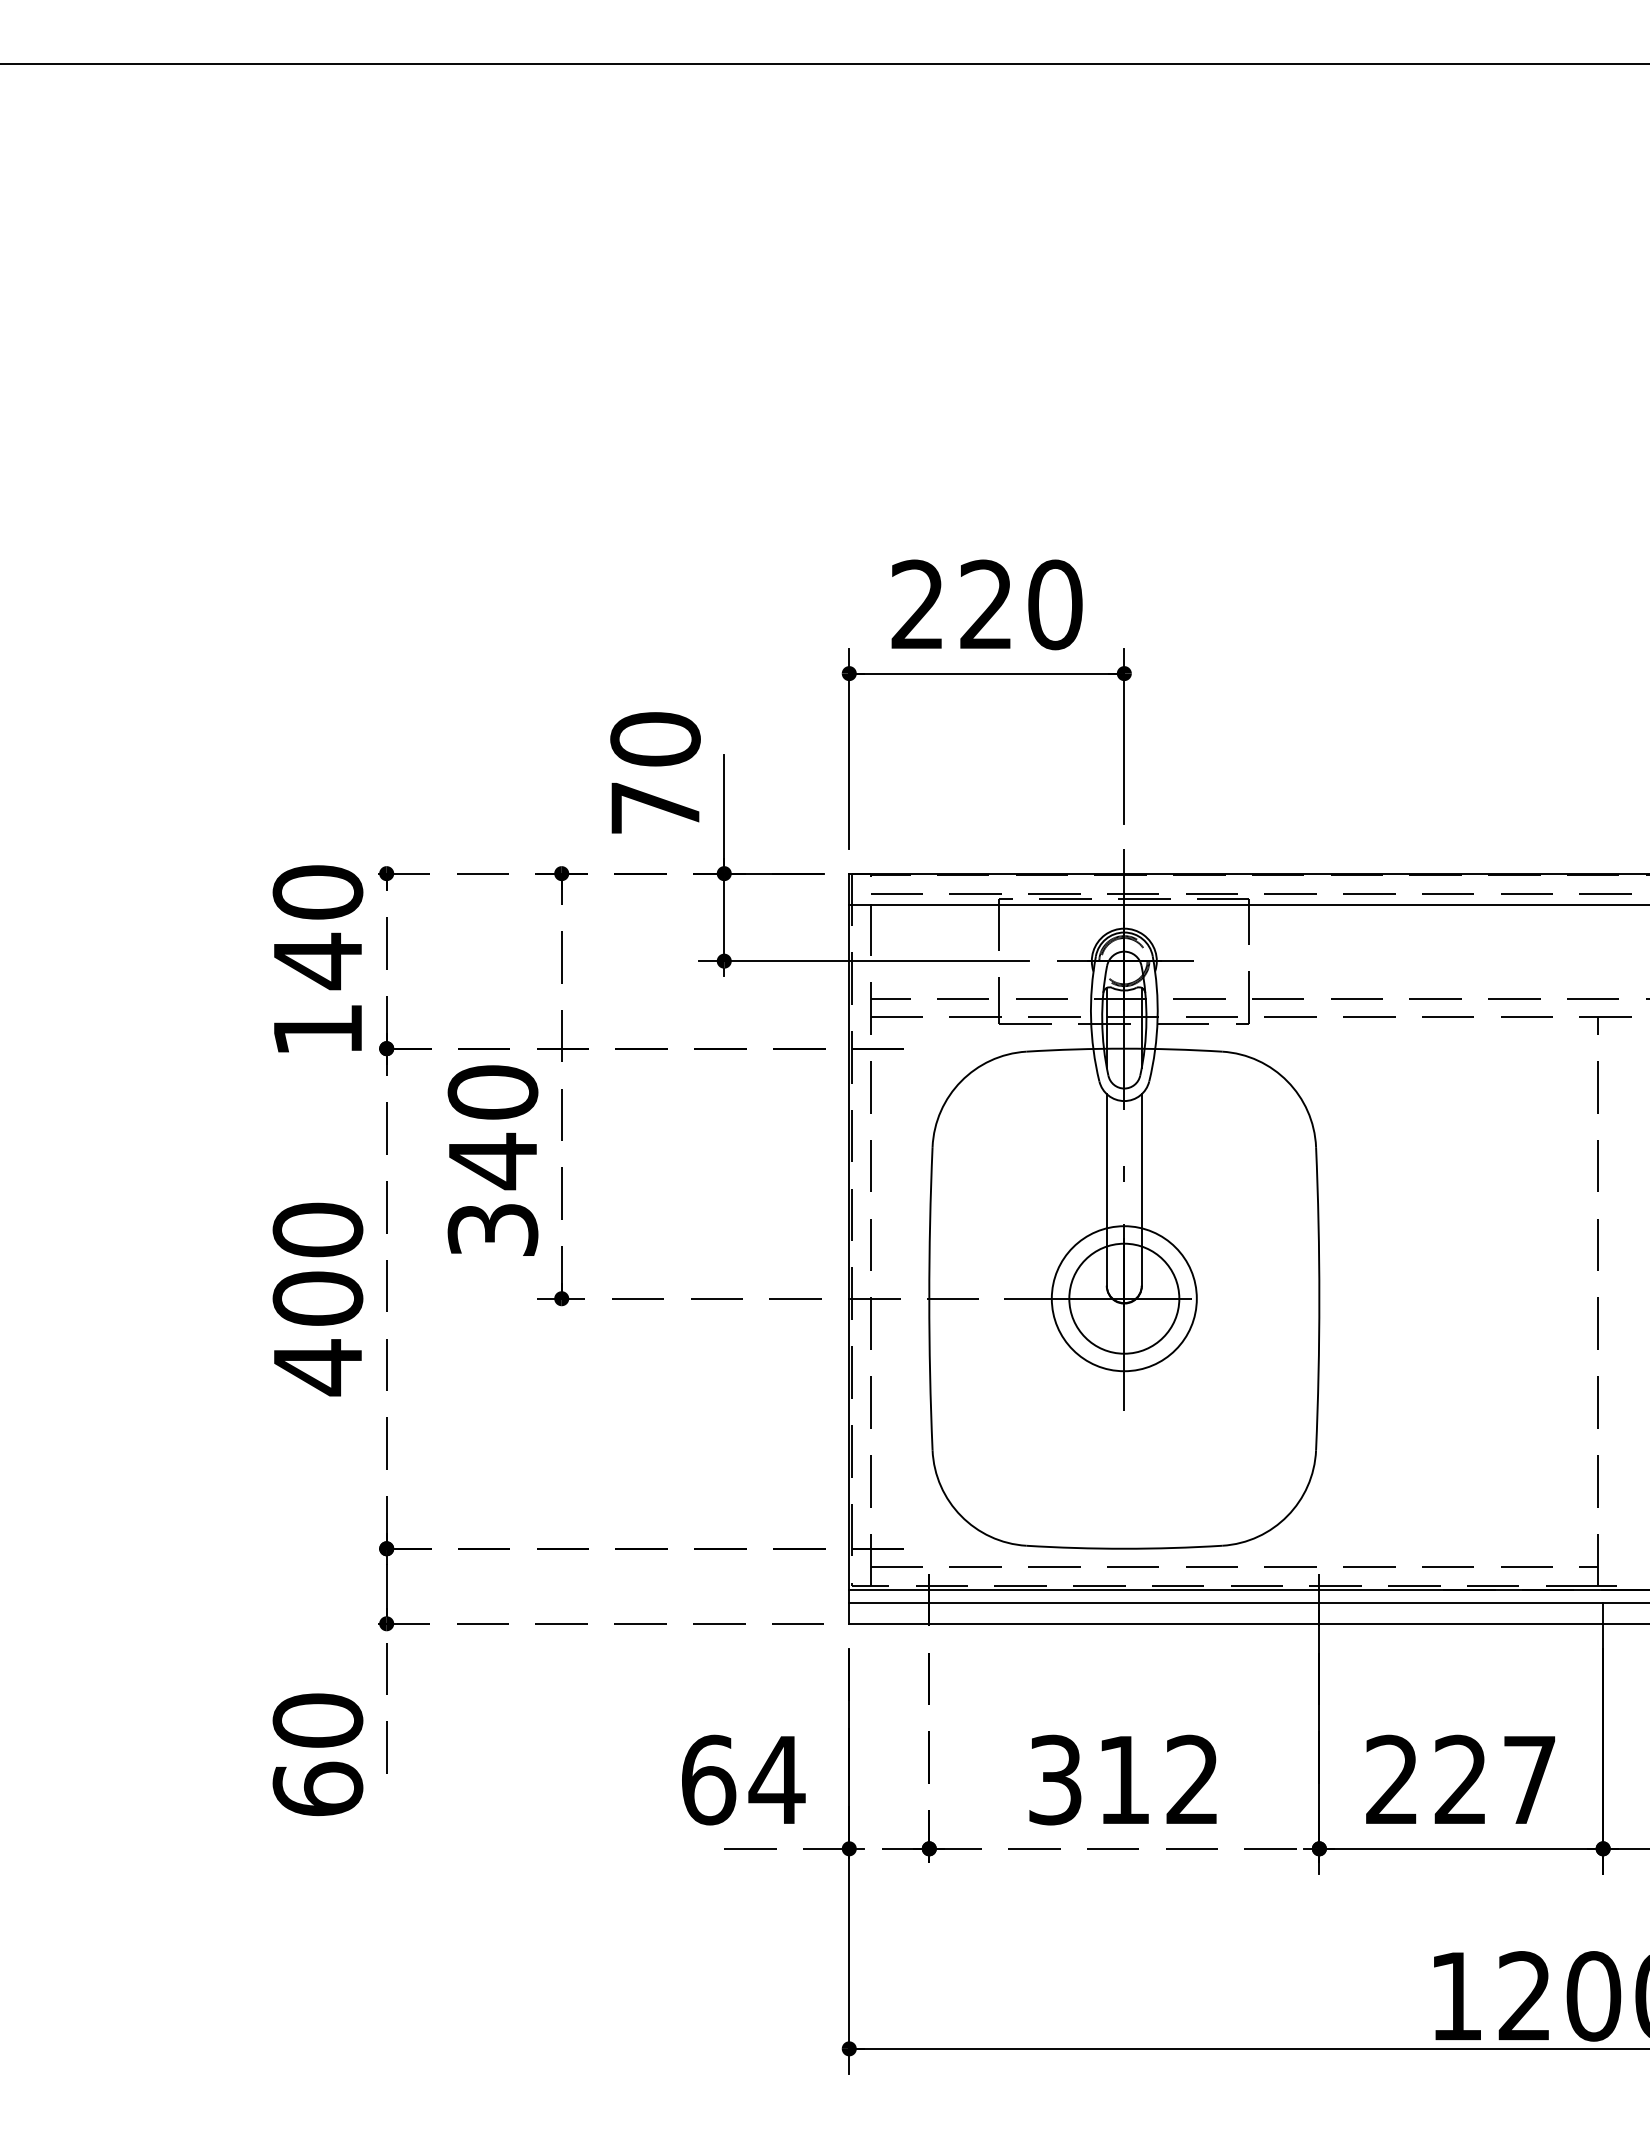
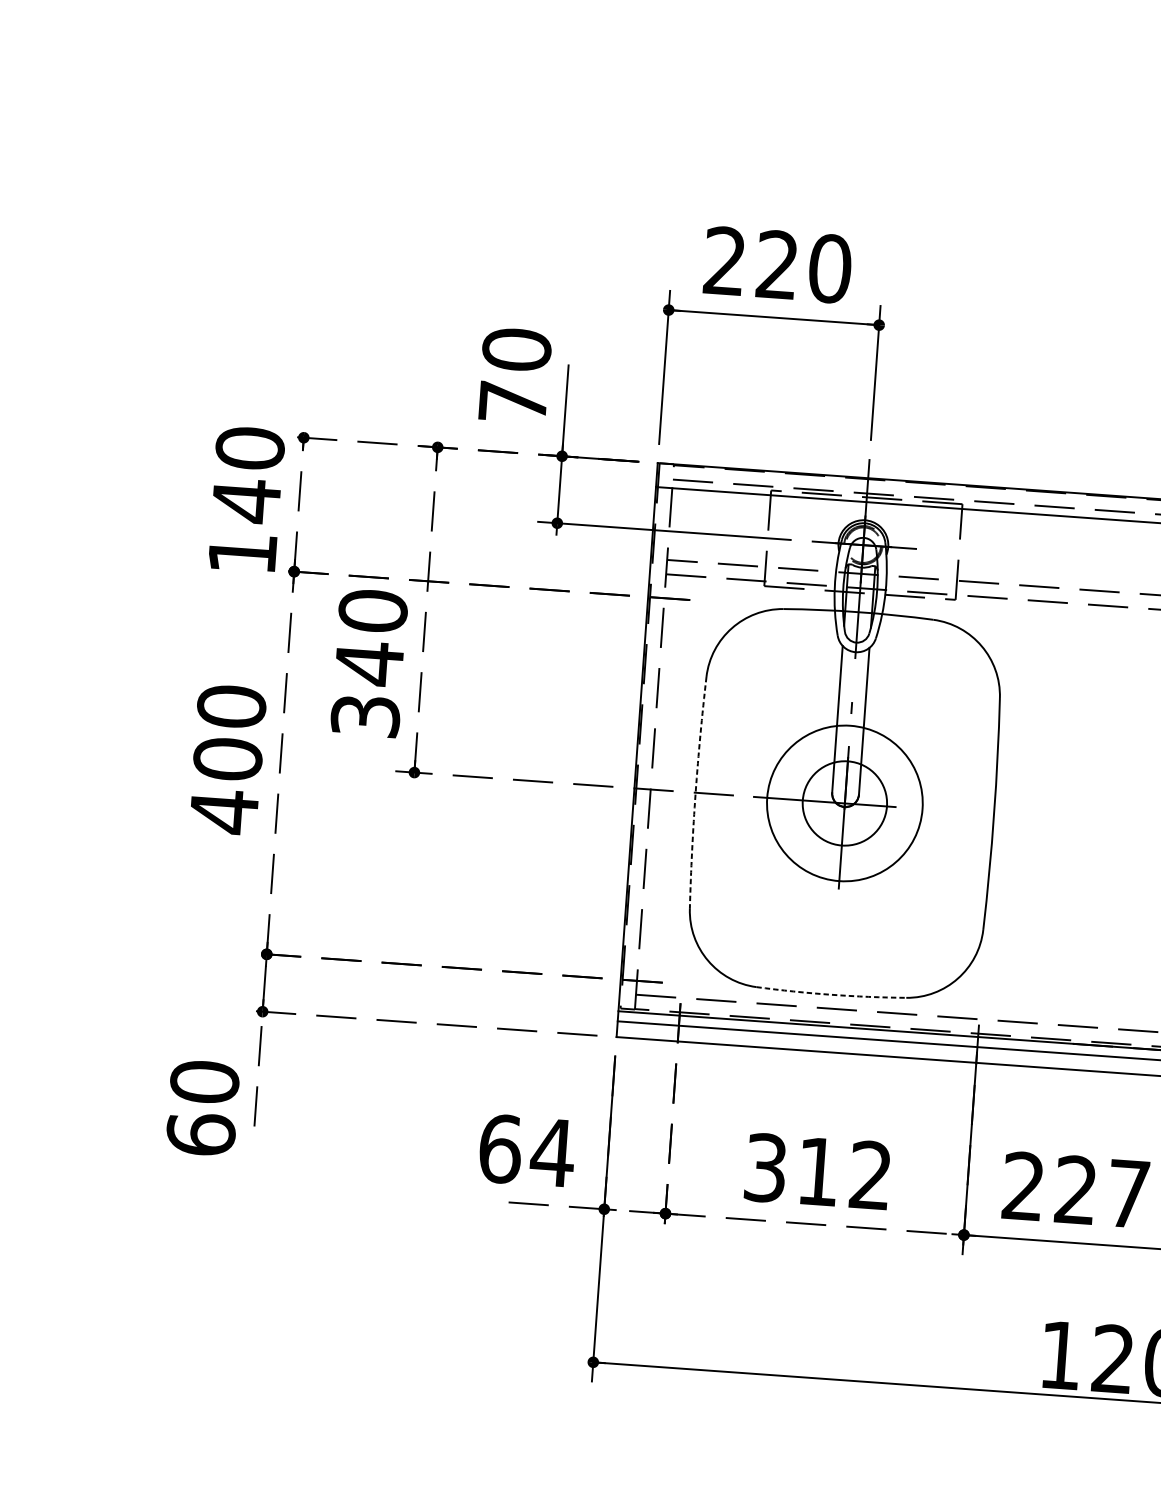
arc: (929, 1298) -> (695, 792), solid -> dashed
circle: (1123, 1298) -> (844, 803), size x1.4
arc: (1124, 1548) -> (831, 994), solid -> dashed

